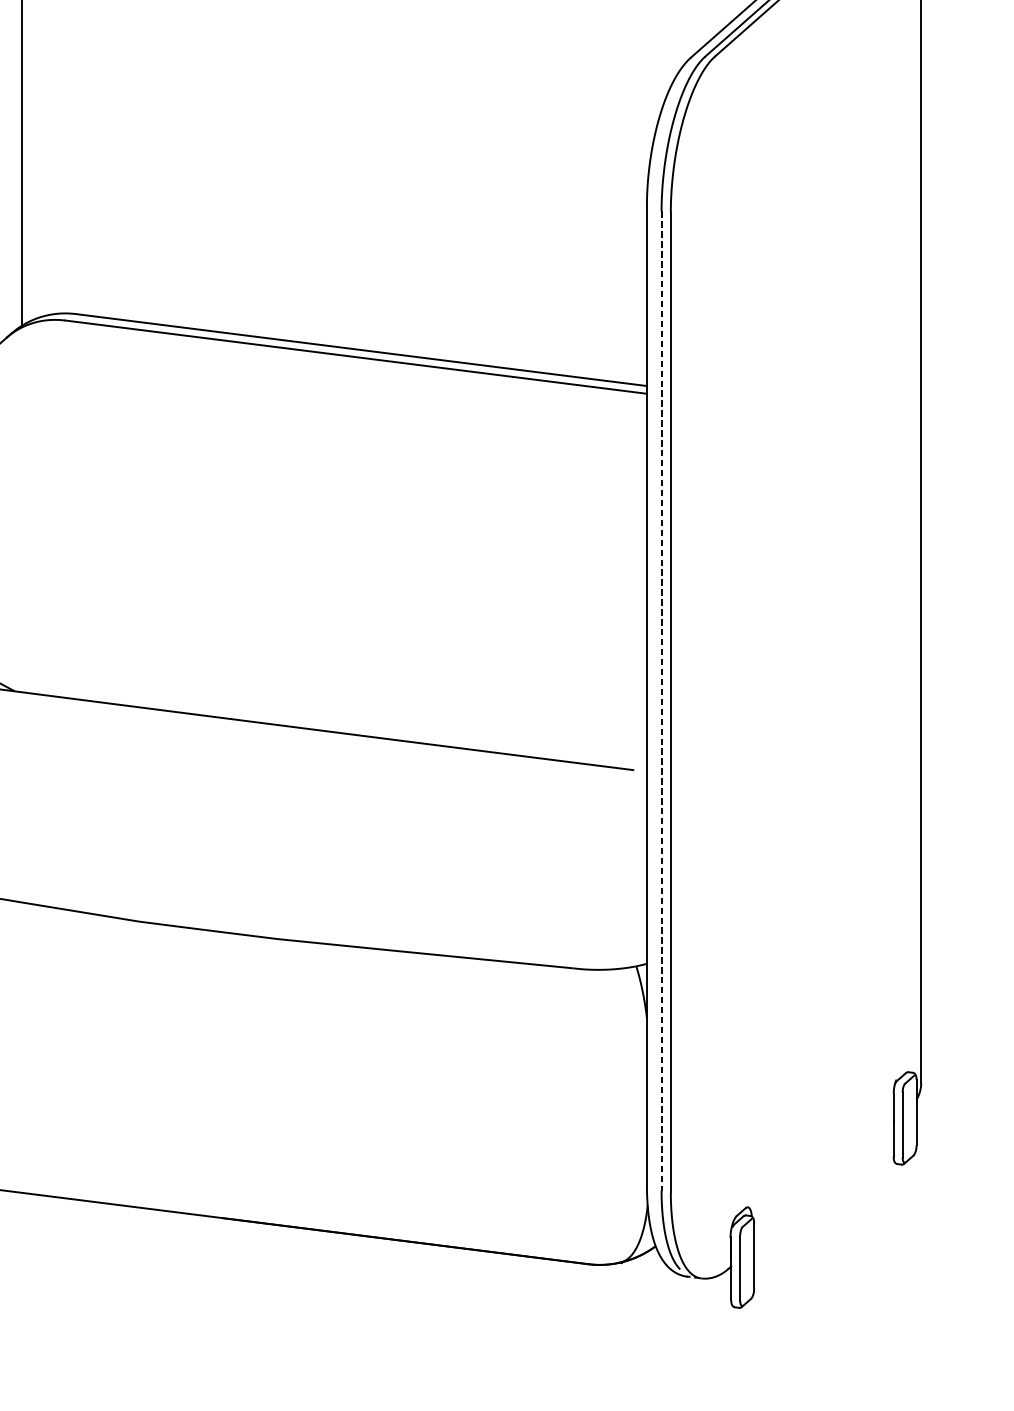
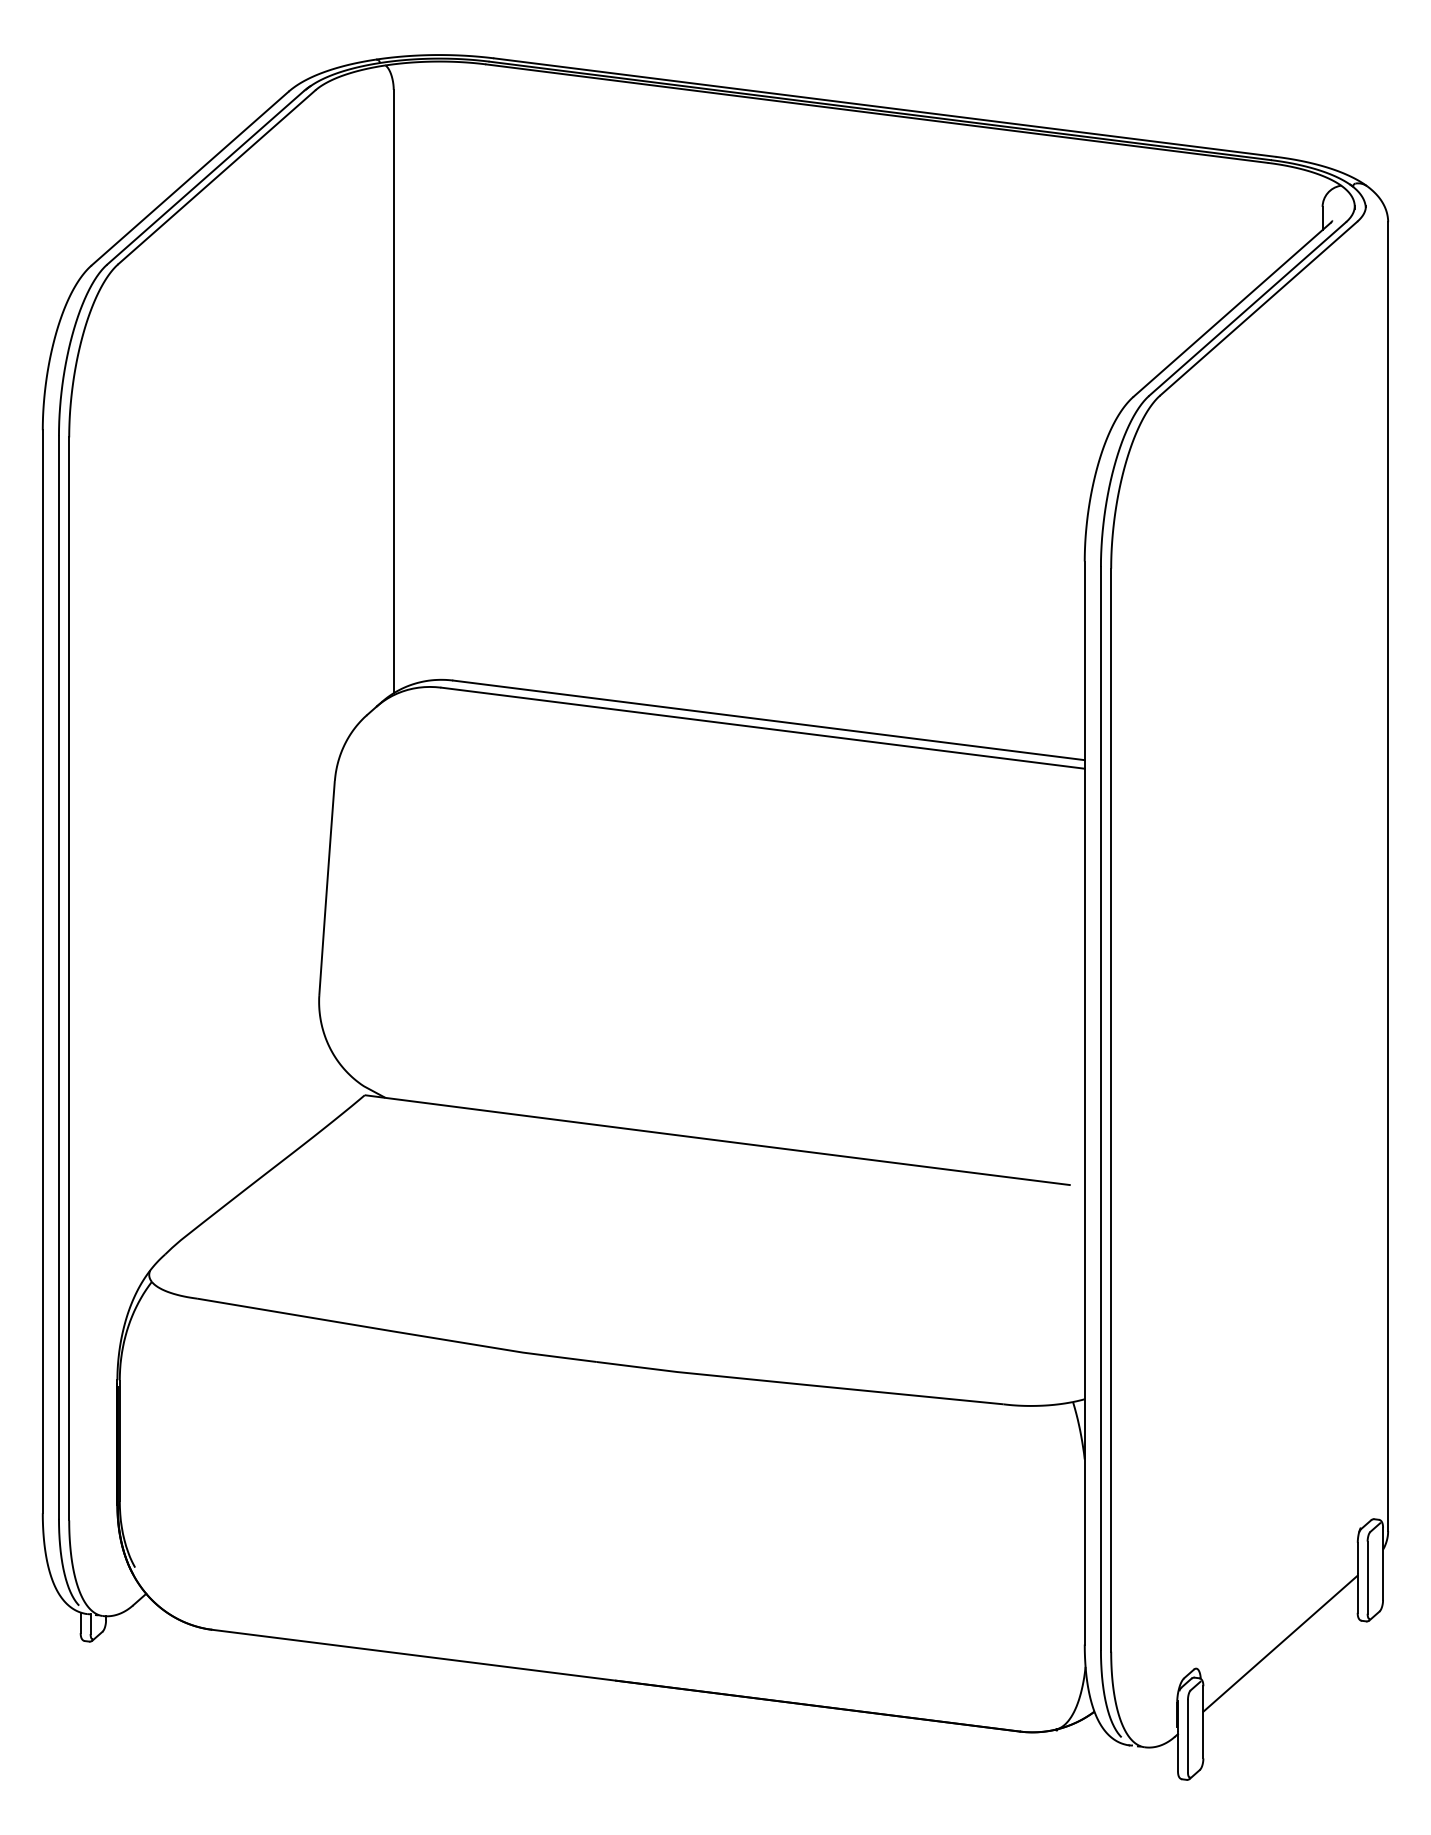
line: (661, 700) -> (1100, 1108), dashed -> solid
line: (823, 1184) -> (1280, 1643), added

